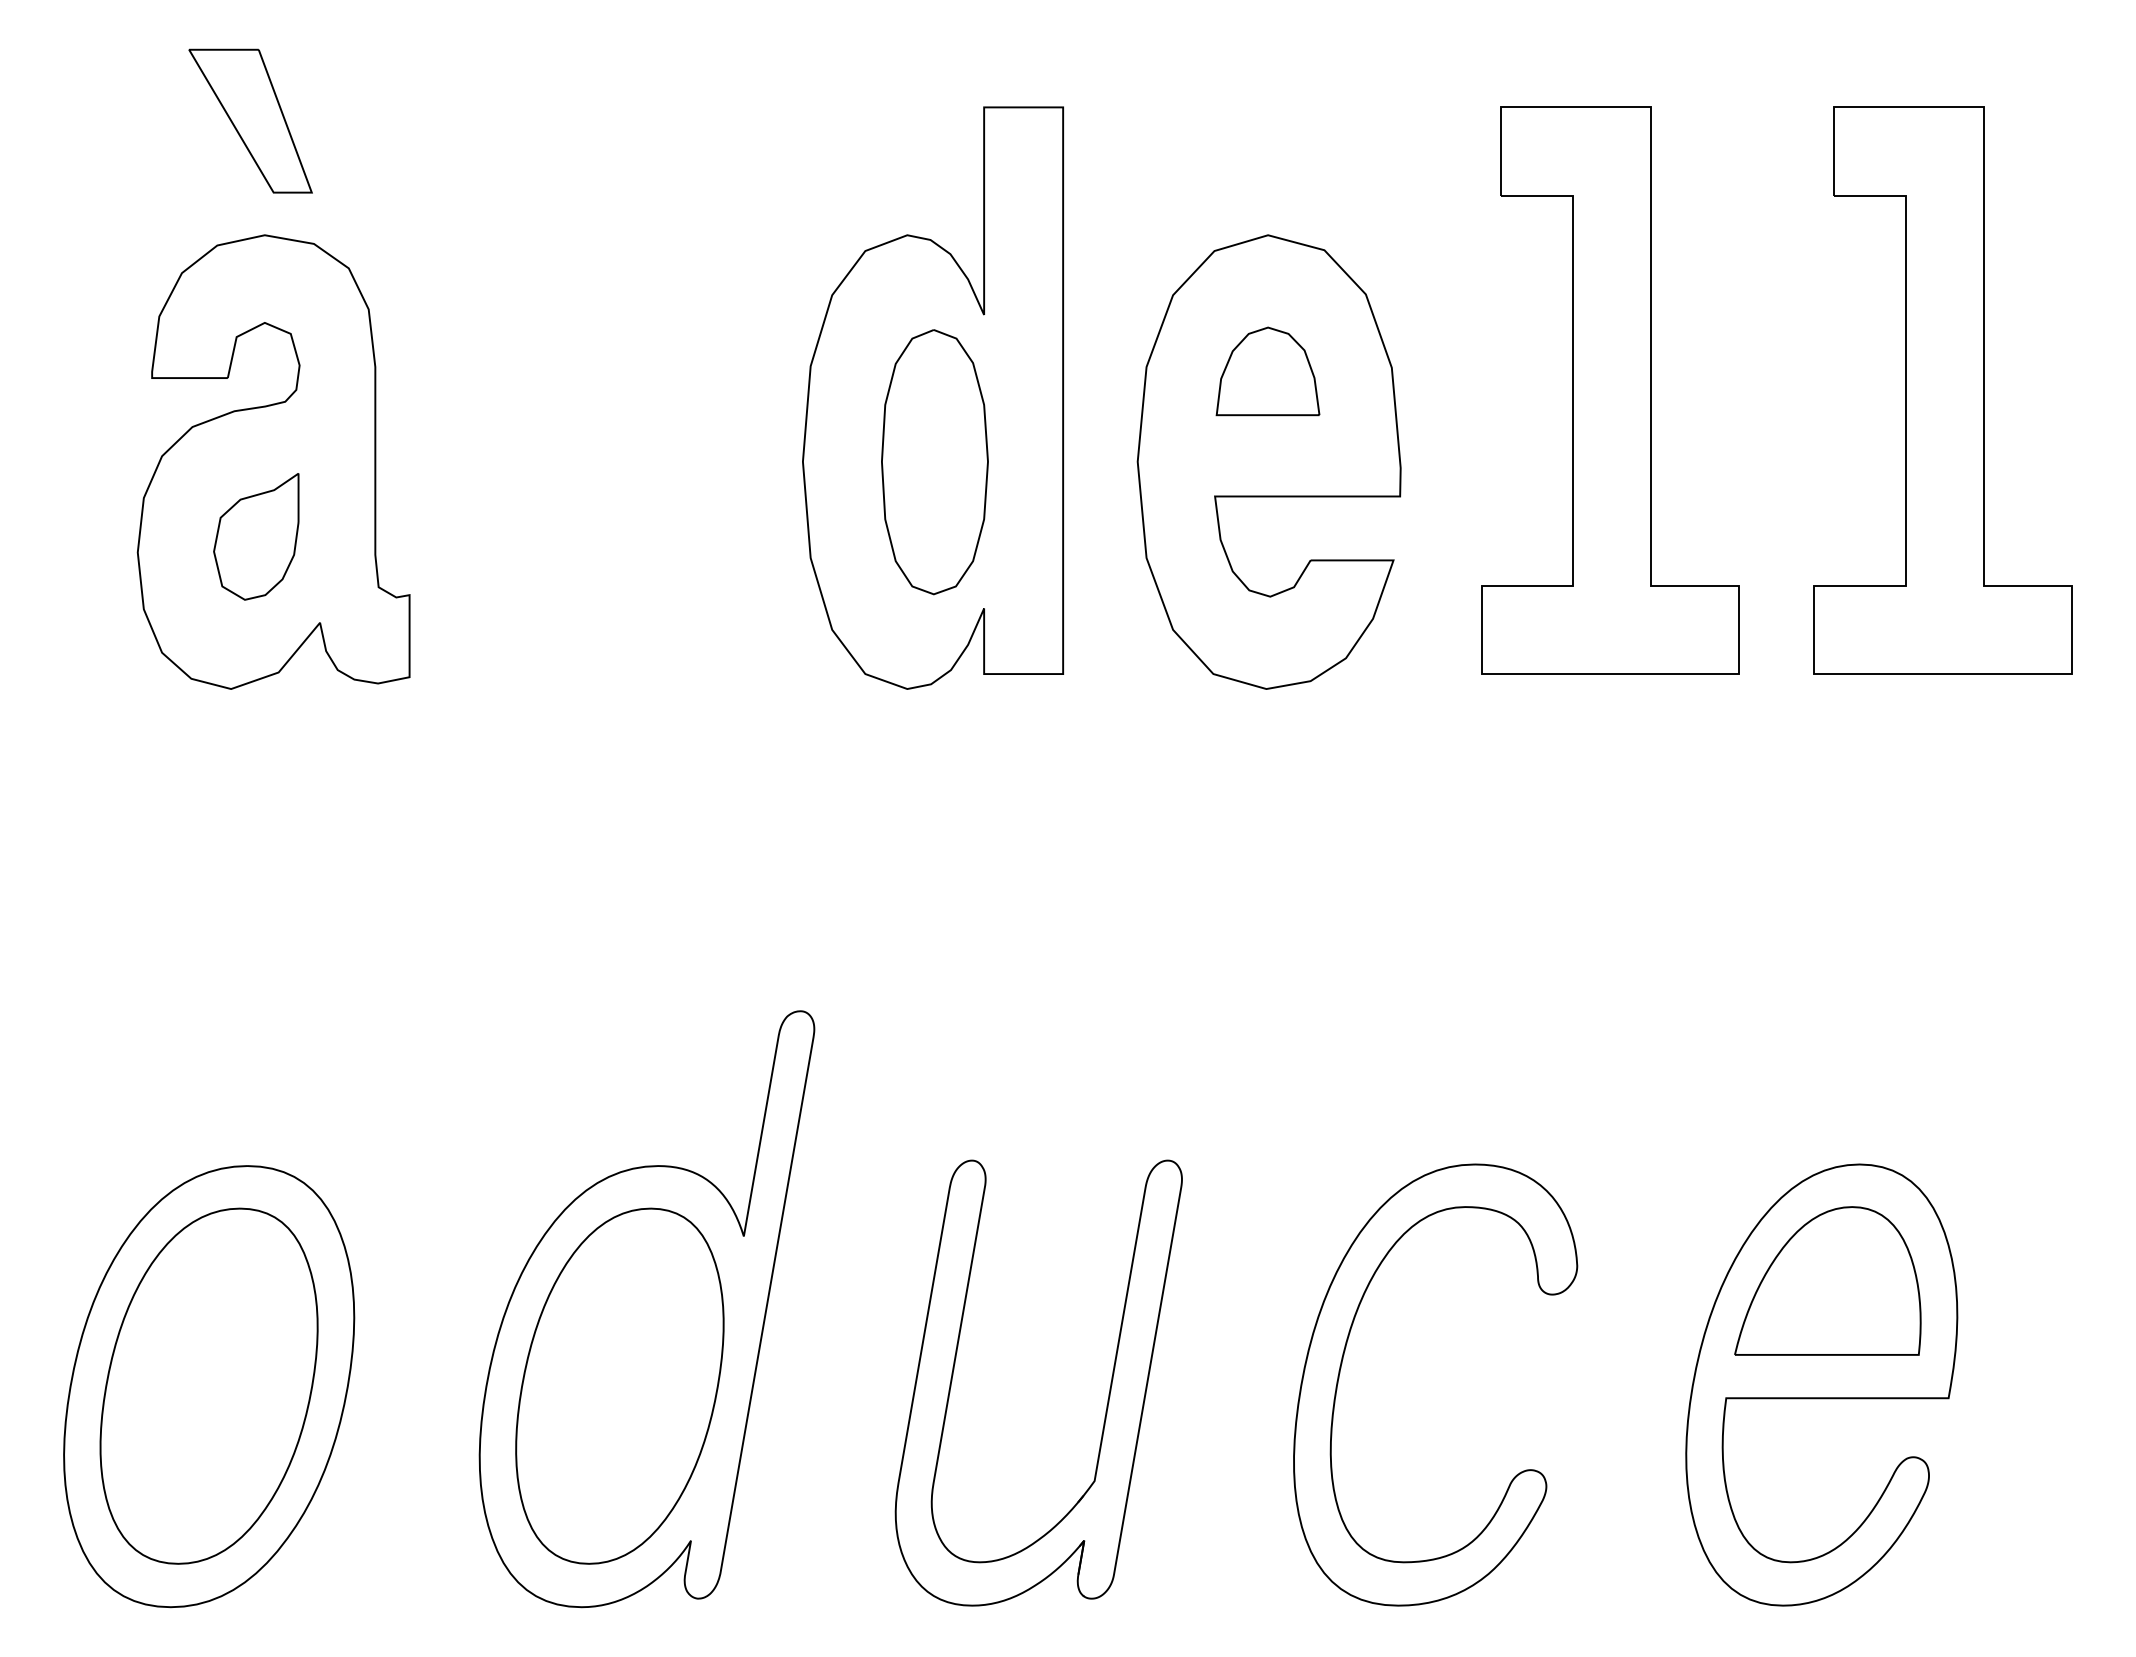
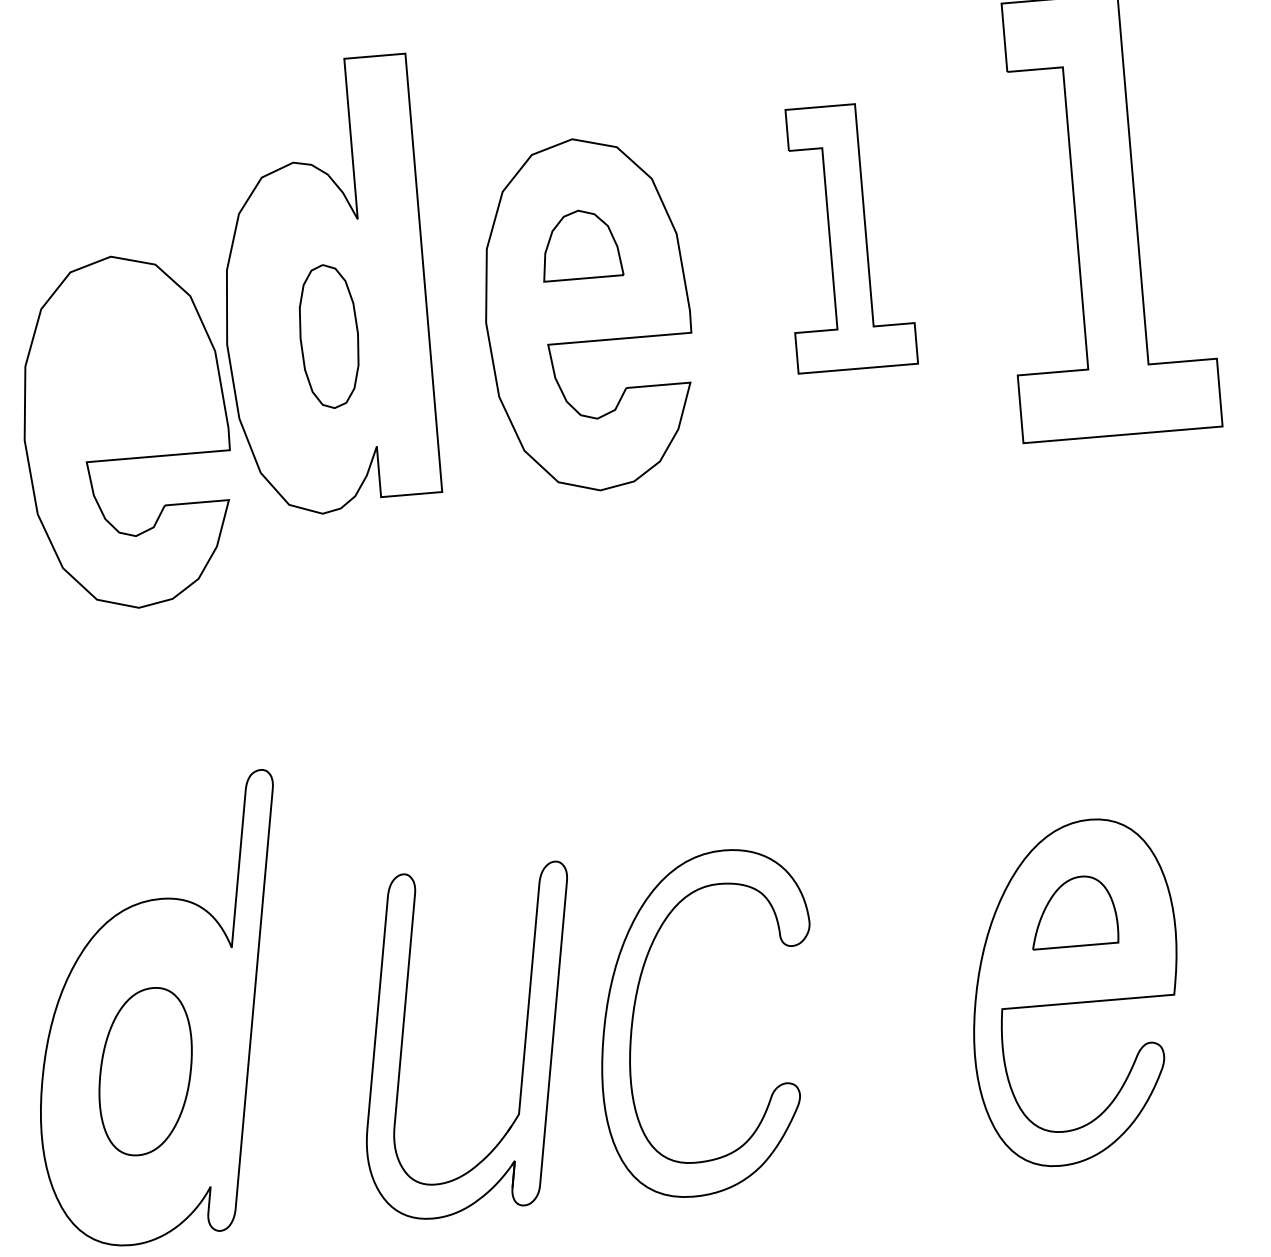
part: (1610, 390) -> (847, 237), size x0.6
part: (934, 462) -> (328, 336), size x0.7
part: (663, 562) -> (125, 431), added
part: (1827, 1280) -> (1072, 911), size x0.6
part: (1343, 1359) -> (634, 1009), moved
part: (619, 1385) -> (145, 1071), size x0.6

